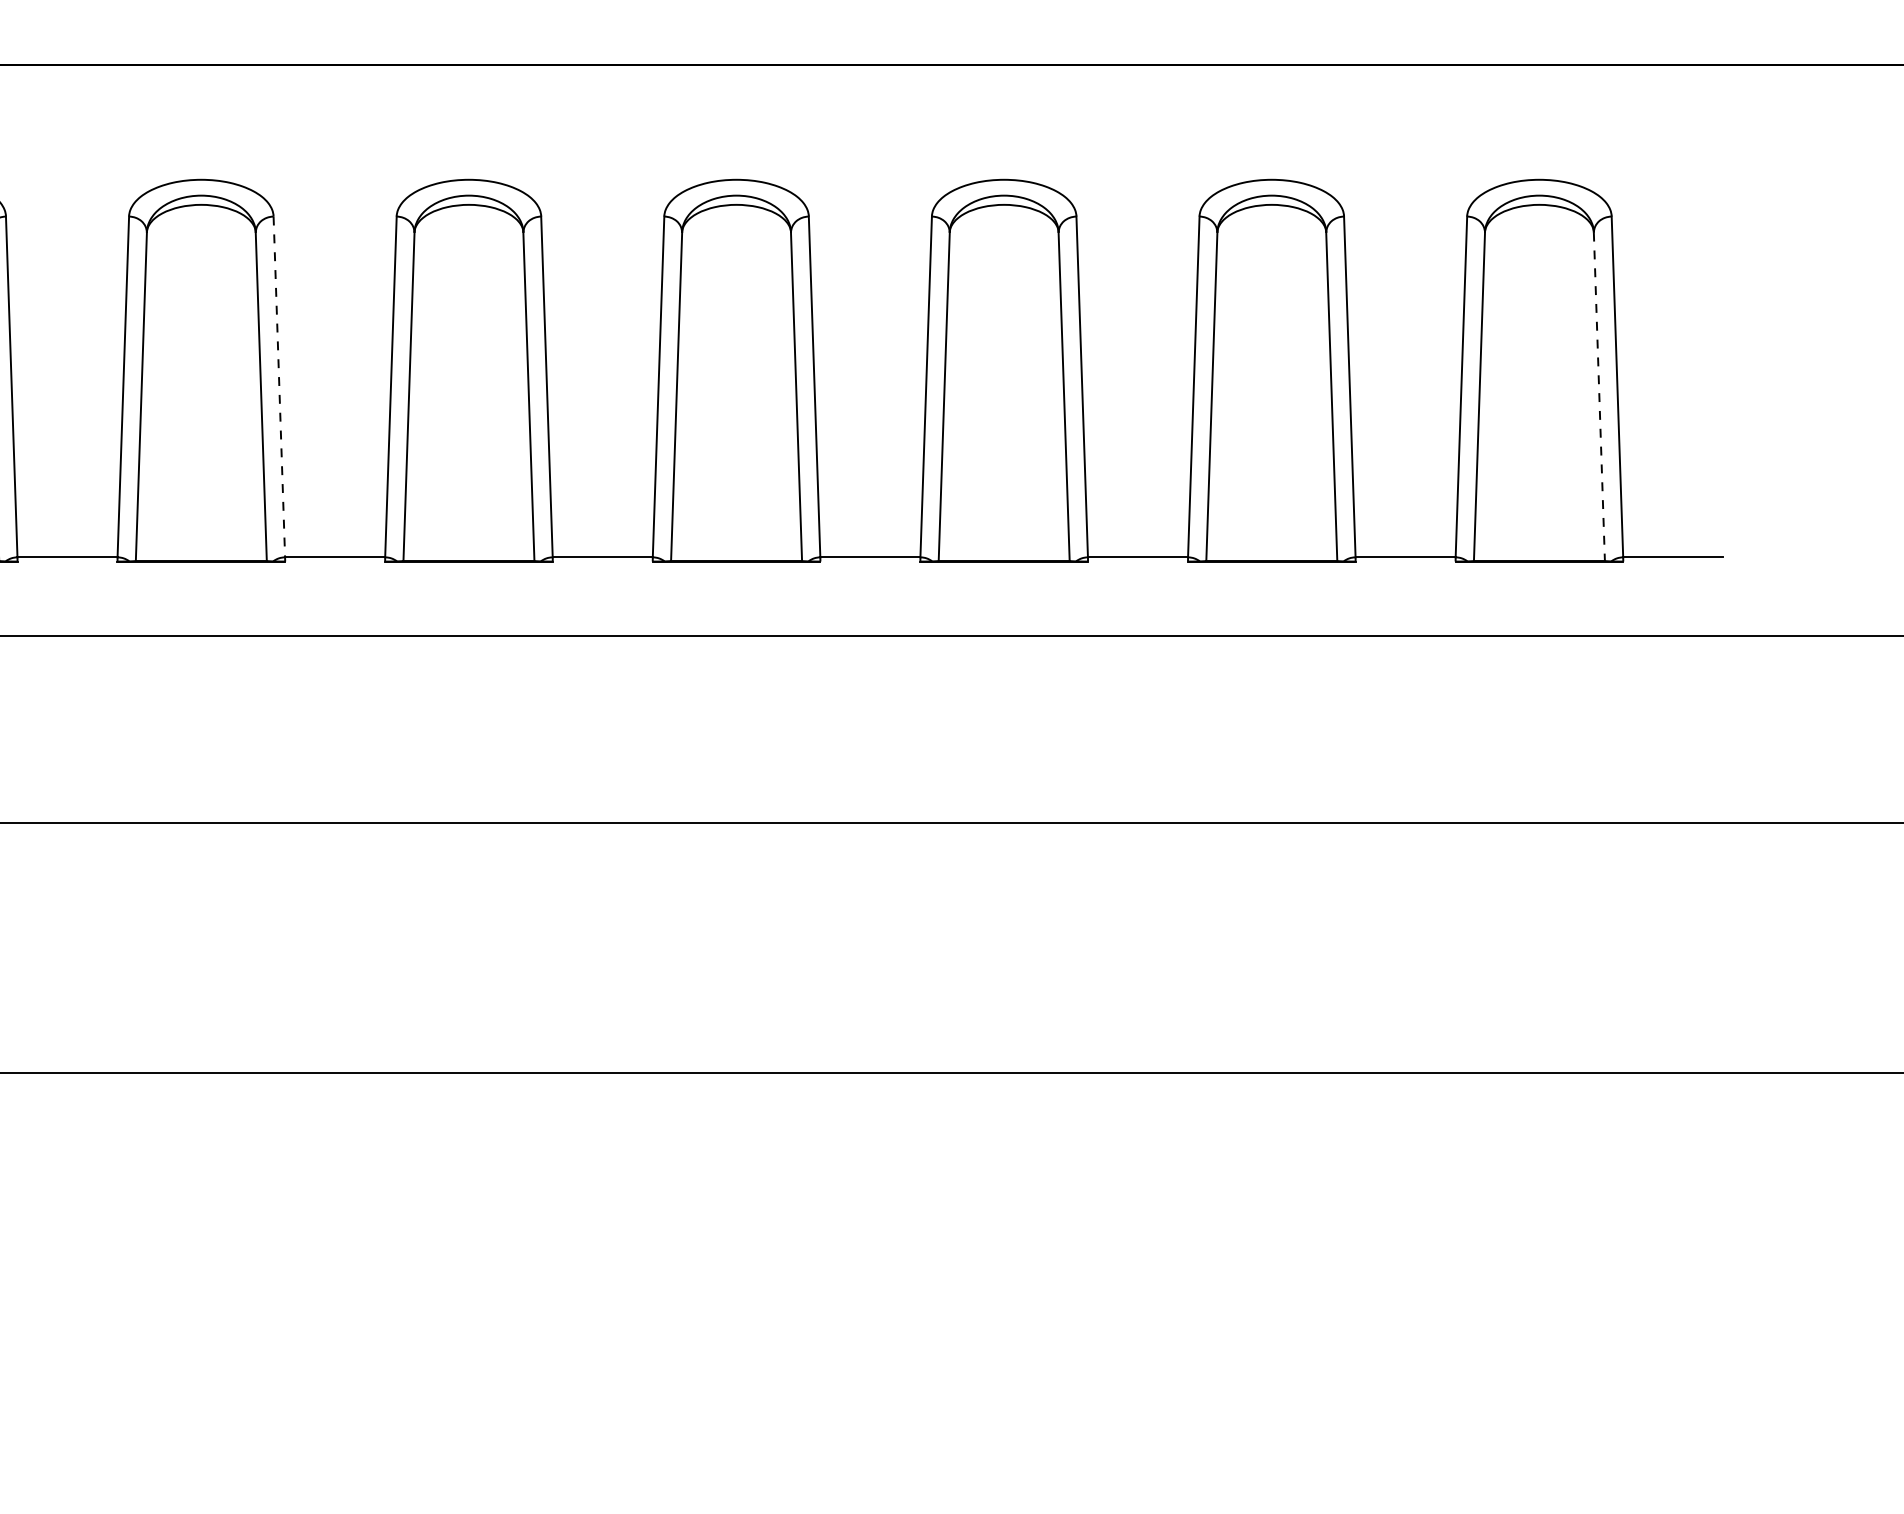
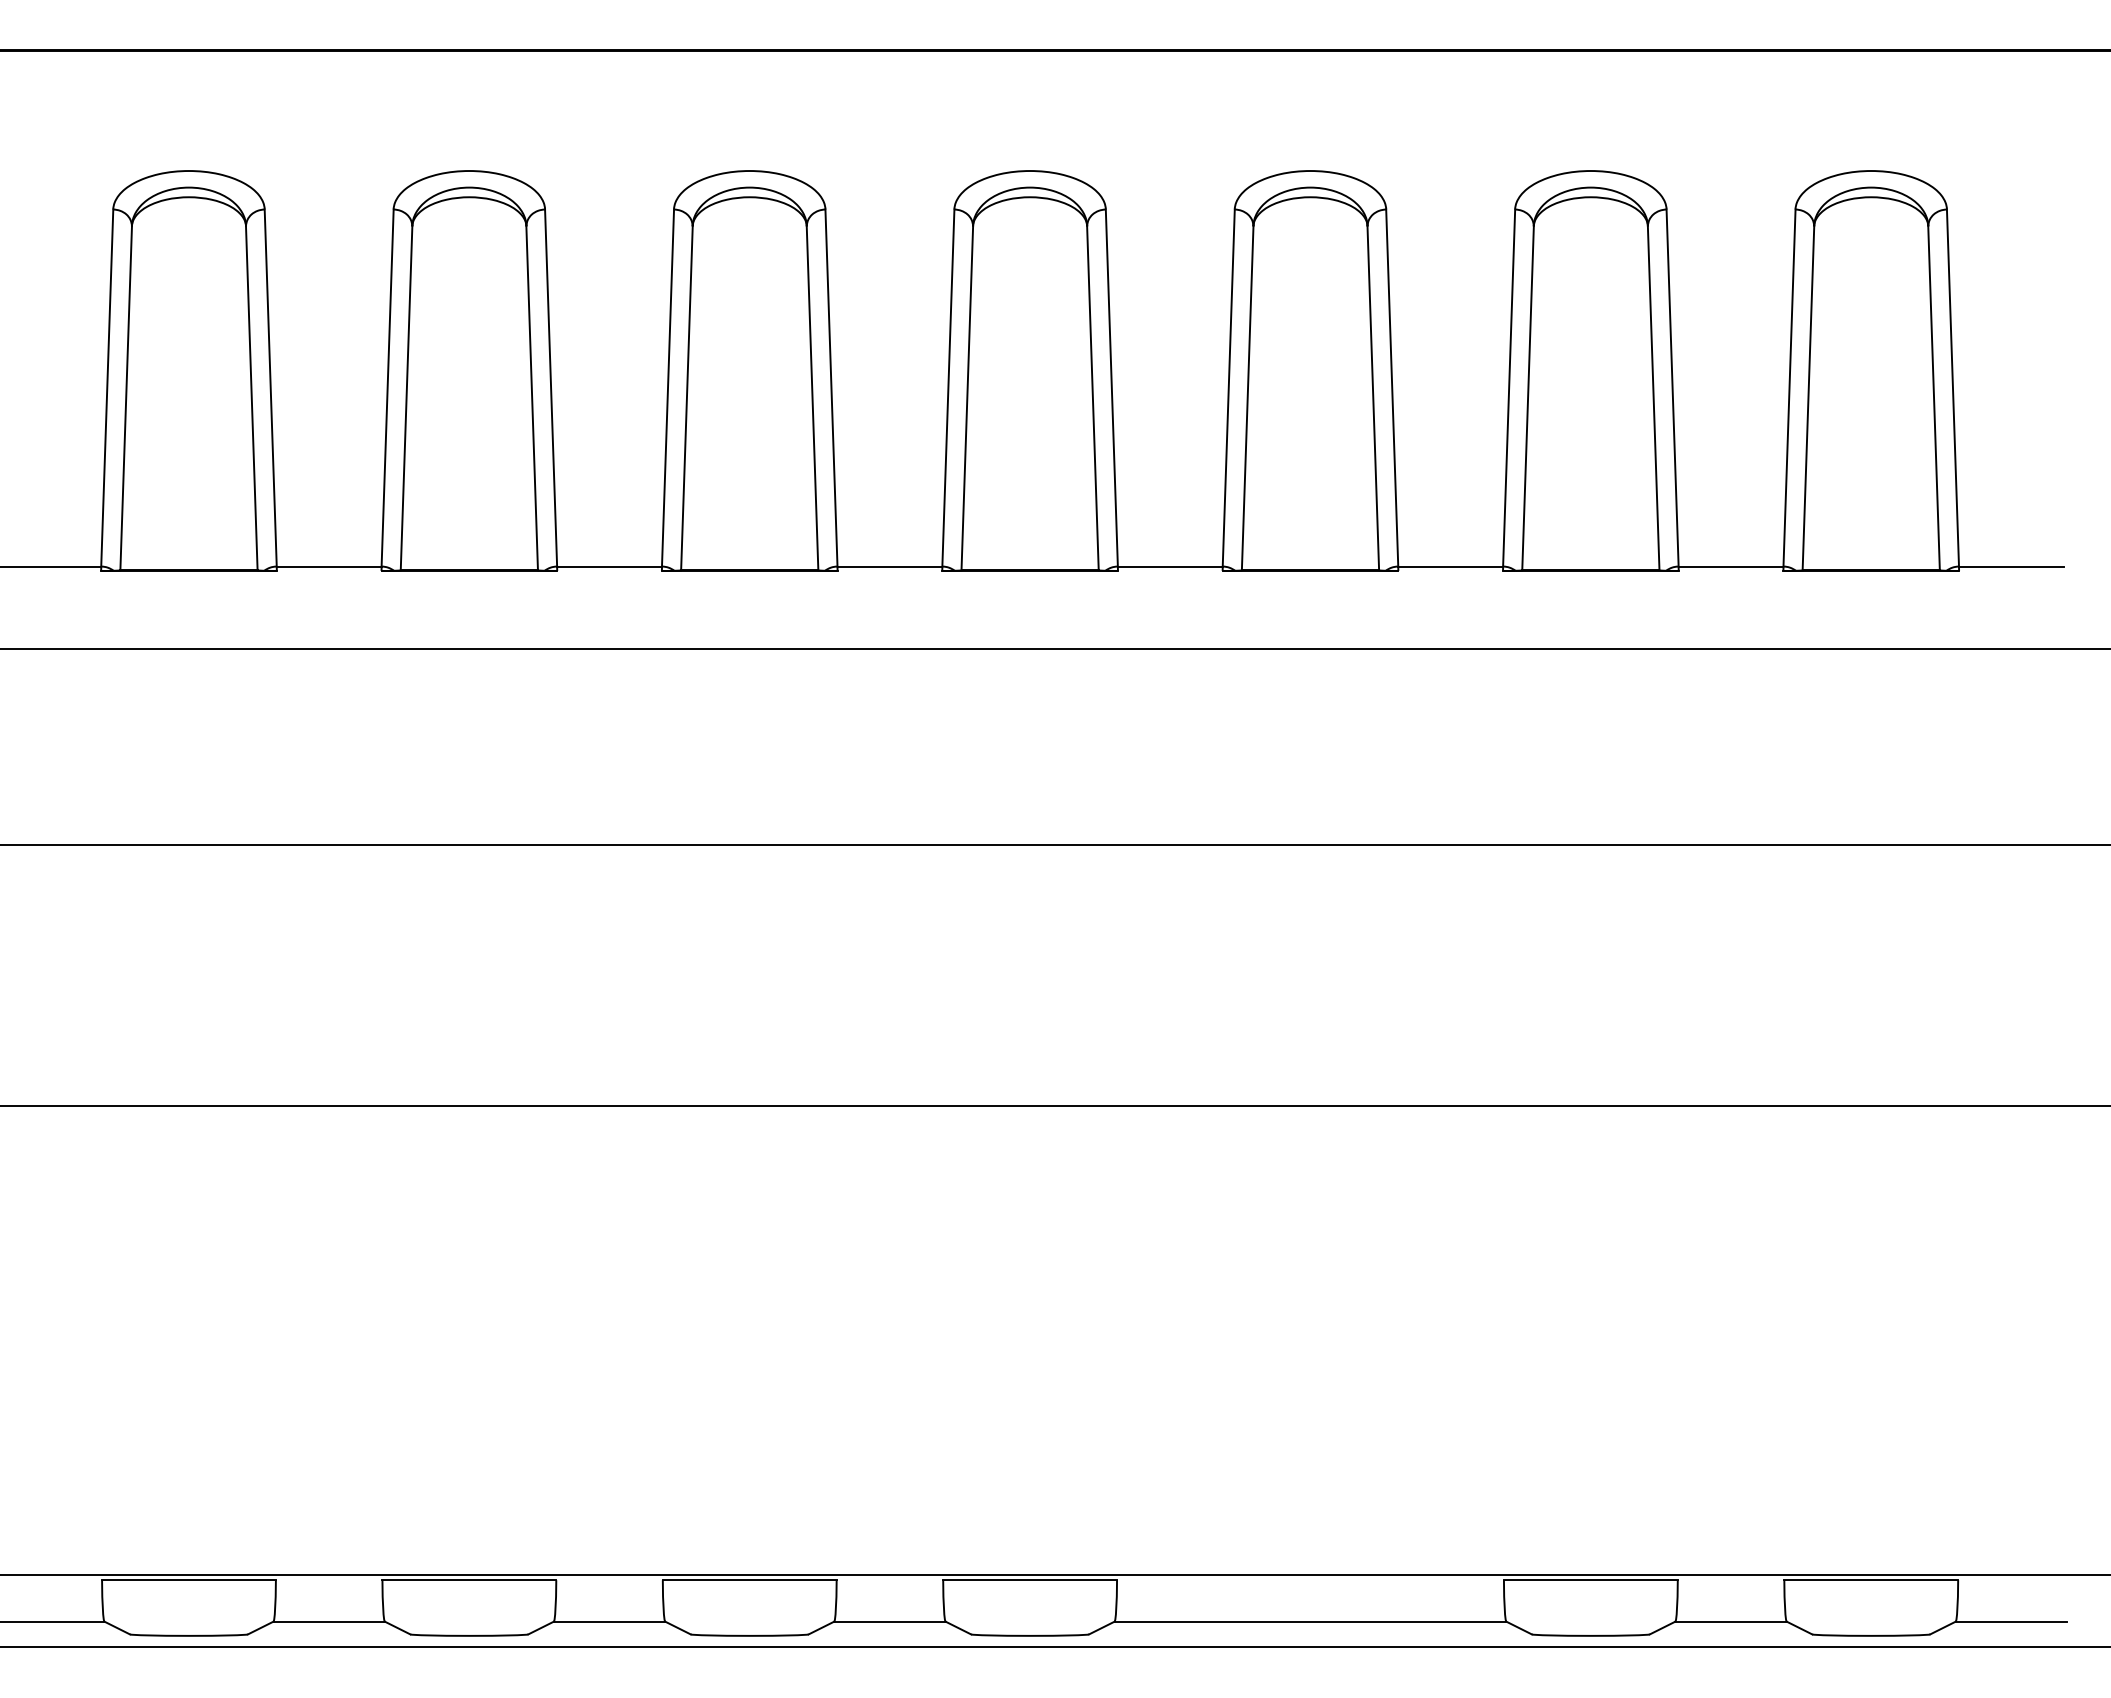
line: (279, 387) -> (551, 388), dashed -> solid
line: (1599, 396) -> (1934, 398), dashed -> solid

